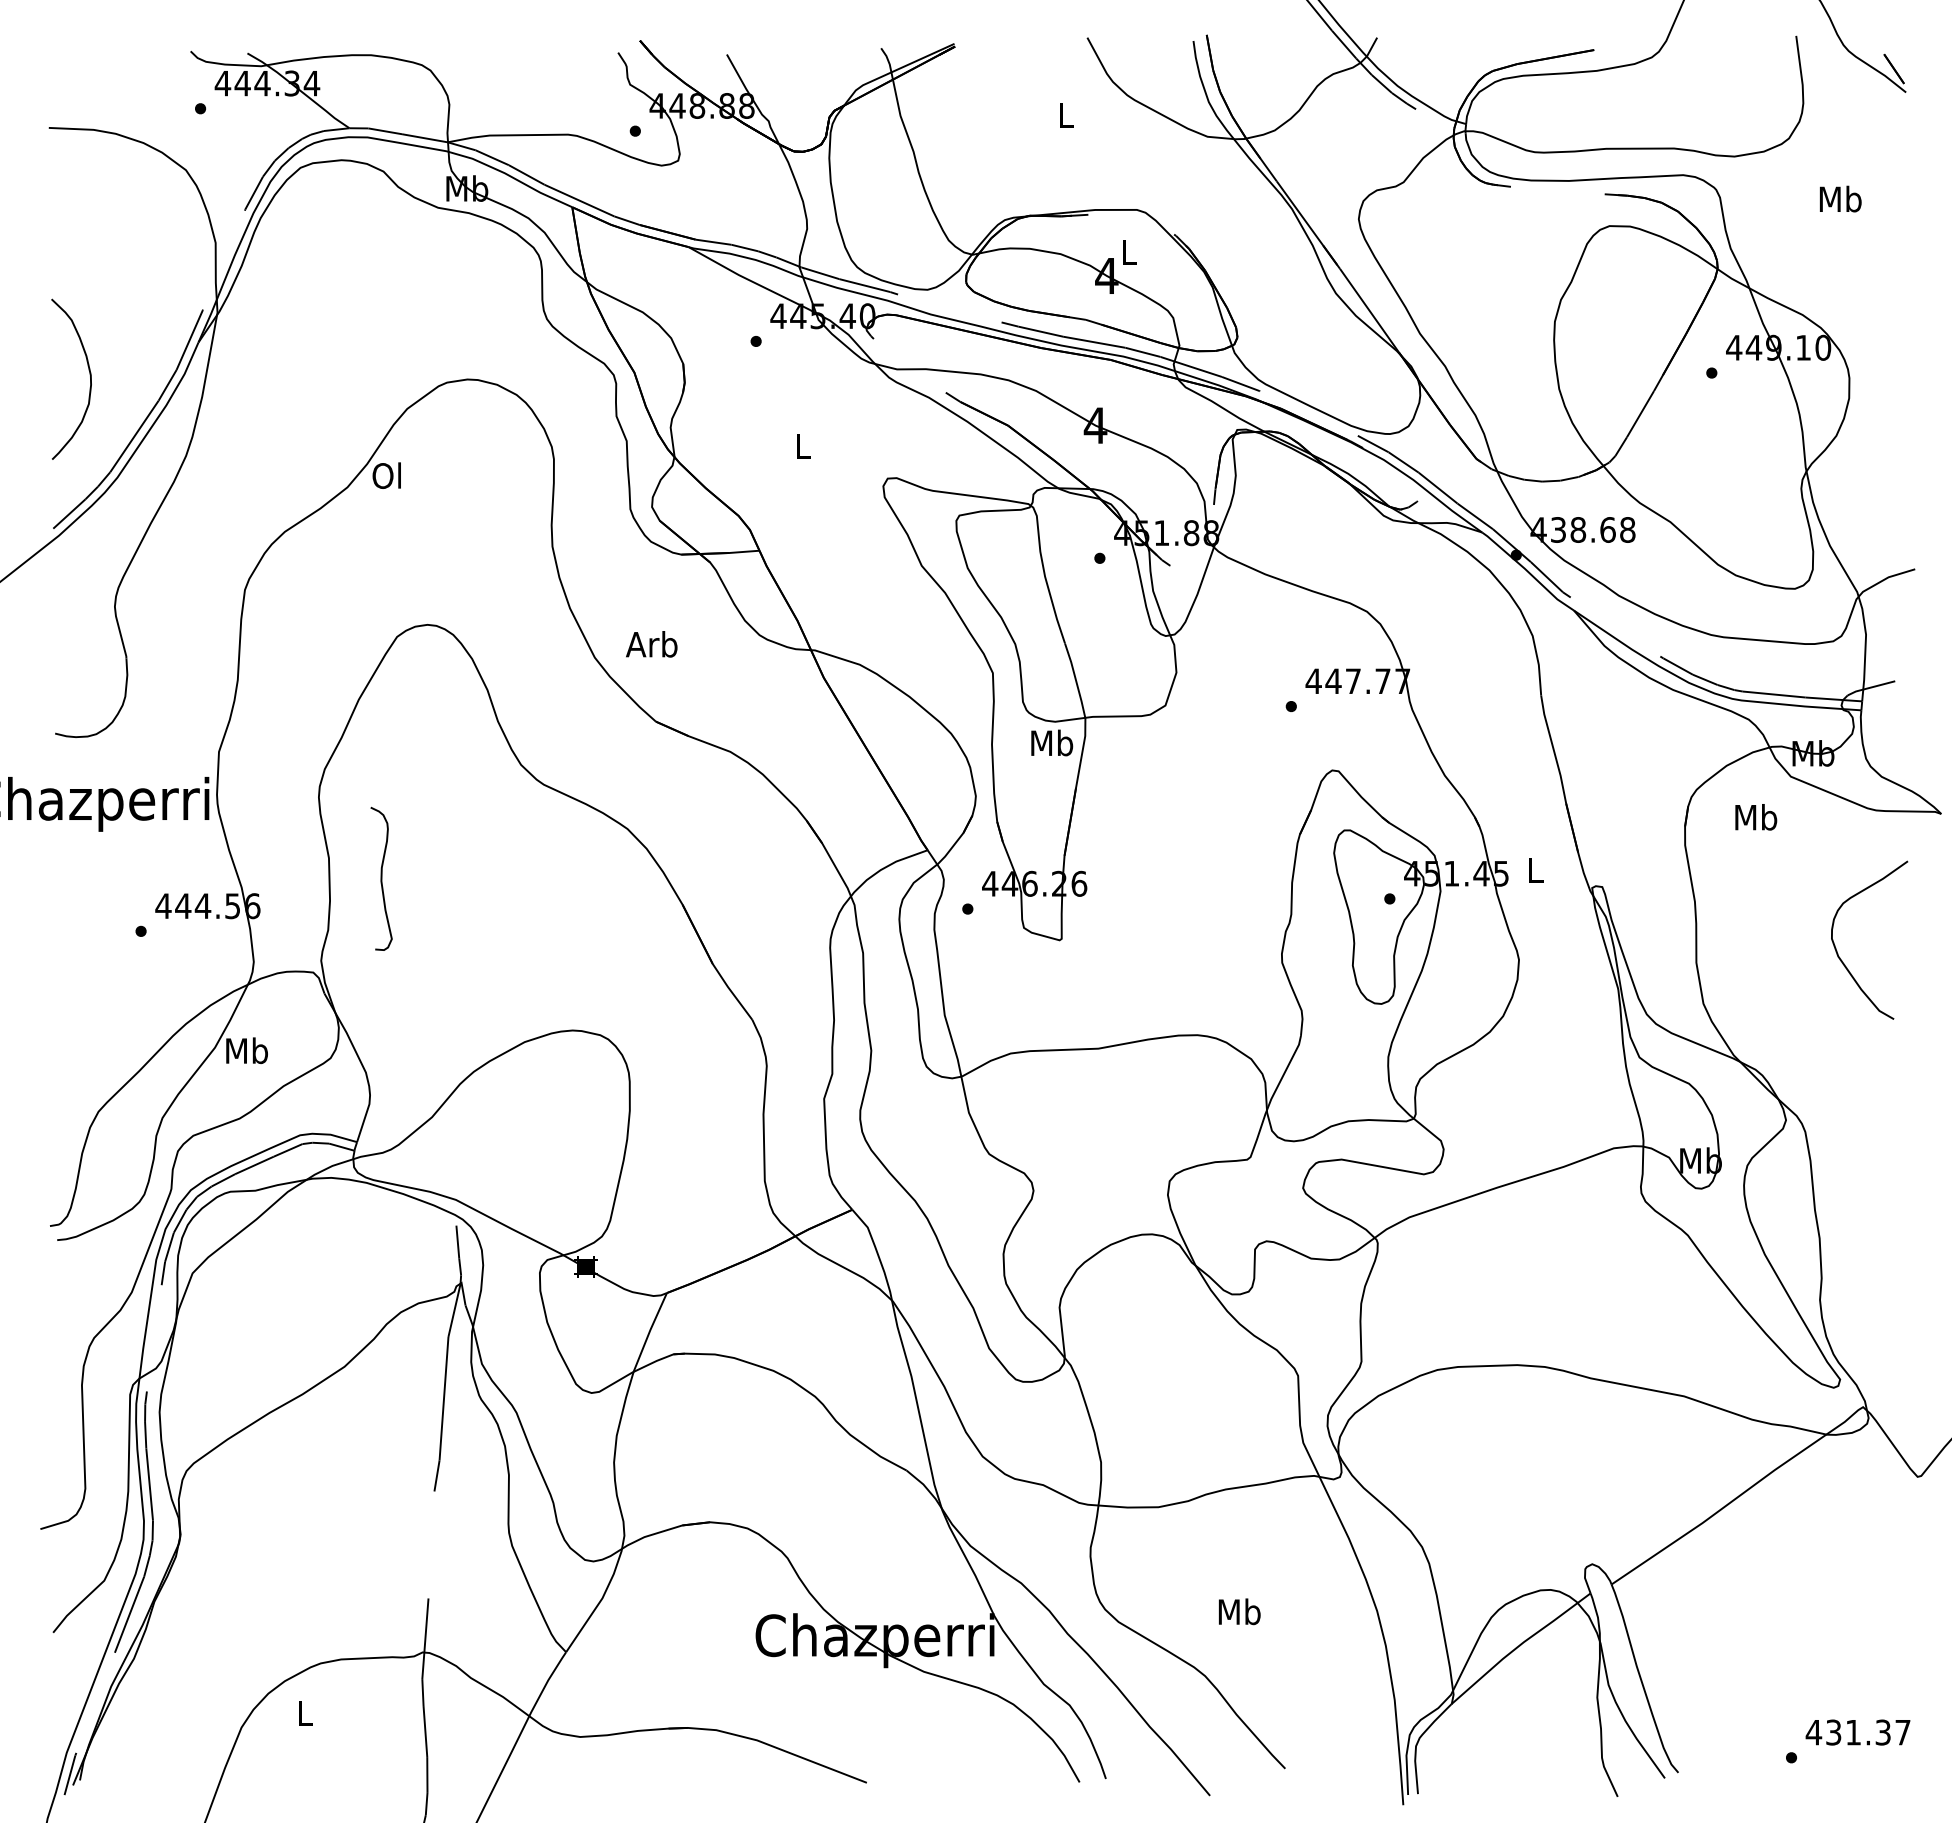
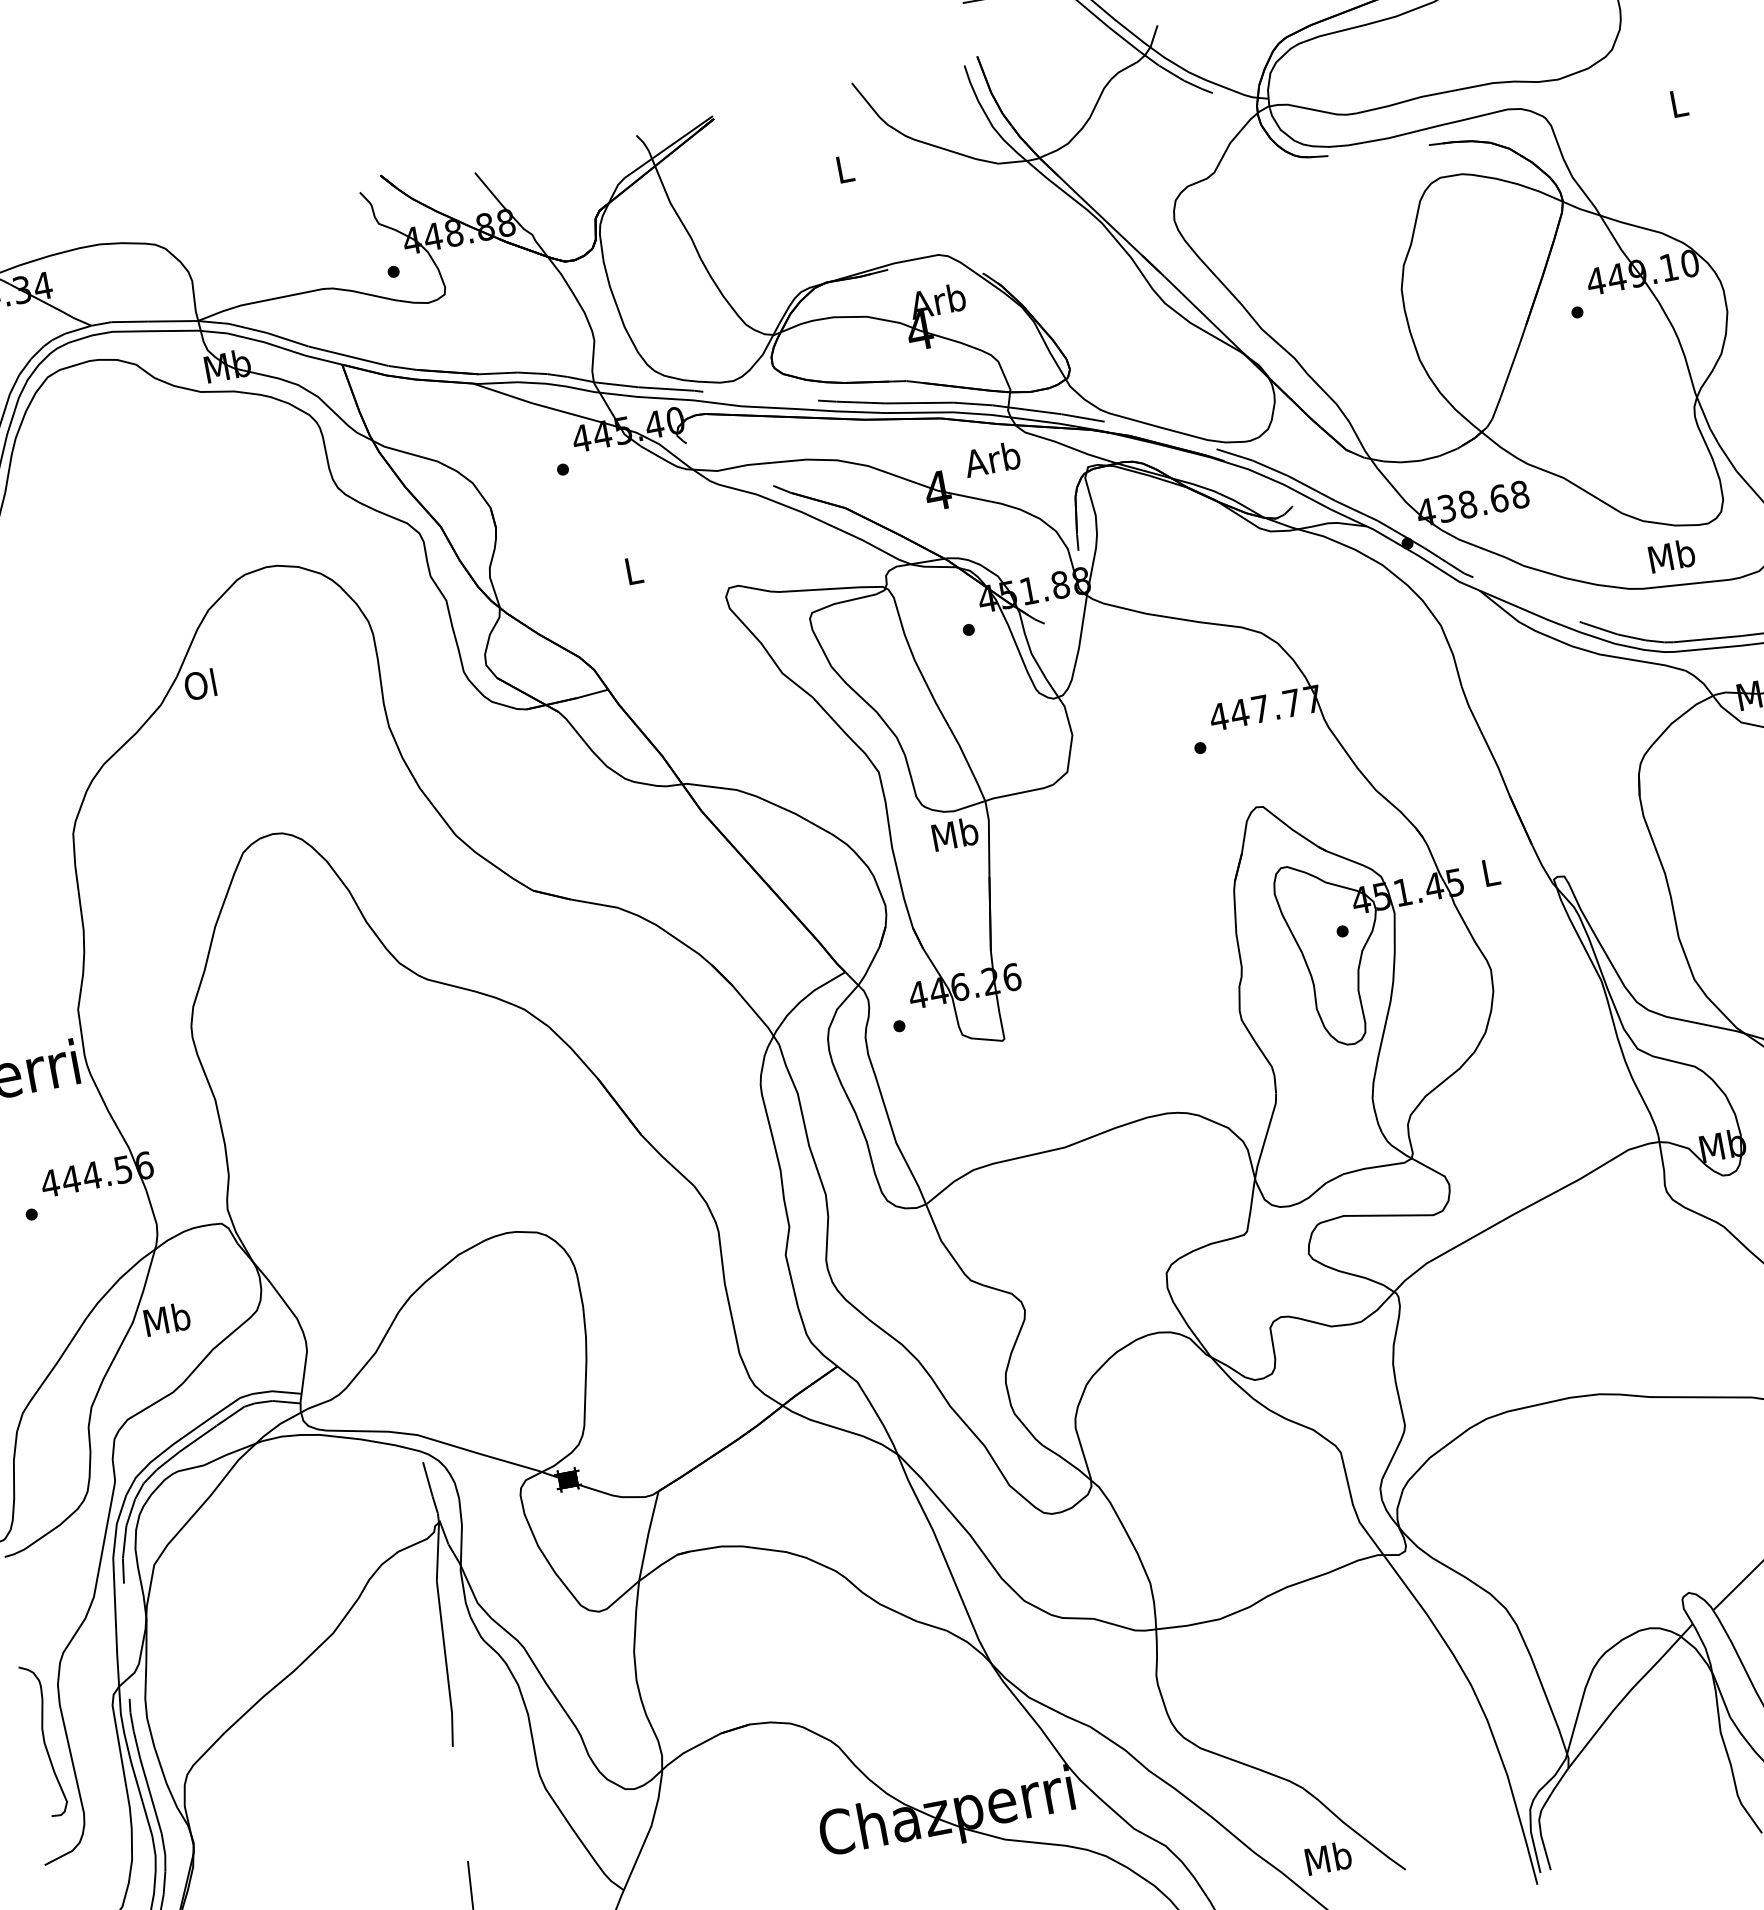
text: (1840, 198) -> (1678, 102), Mb -> L
text: (1127, 251) -> (936, 300), L -> Arb
text: (651, 644) -> (991, 459), moved
text: (1756, 817) -> (1672, 556), moved
curve: (381, 878) -> (44, 1740), moved
text: (1239, 1611) -> (1328, 1857), moved

